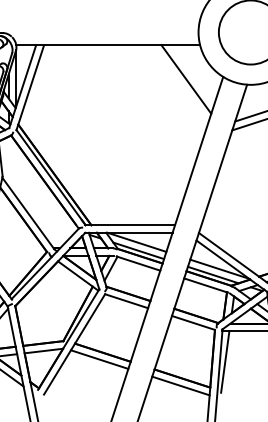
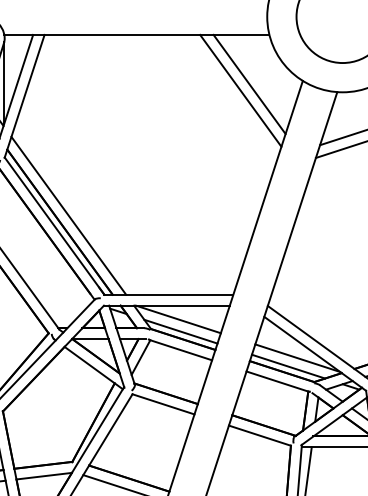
line: (180, 83) -> (241, 90), added
line: (60, 170) -> (68, 215), added

